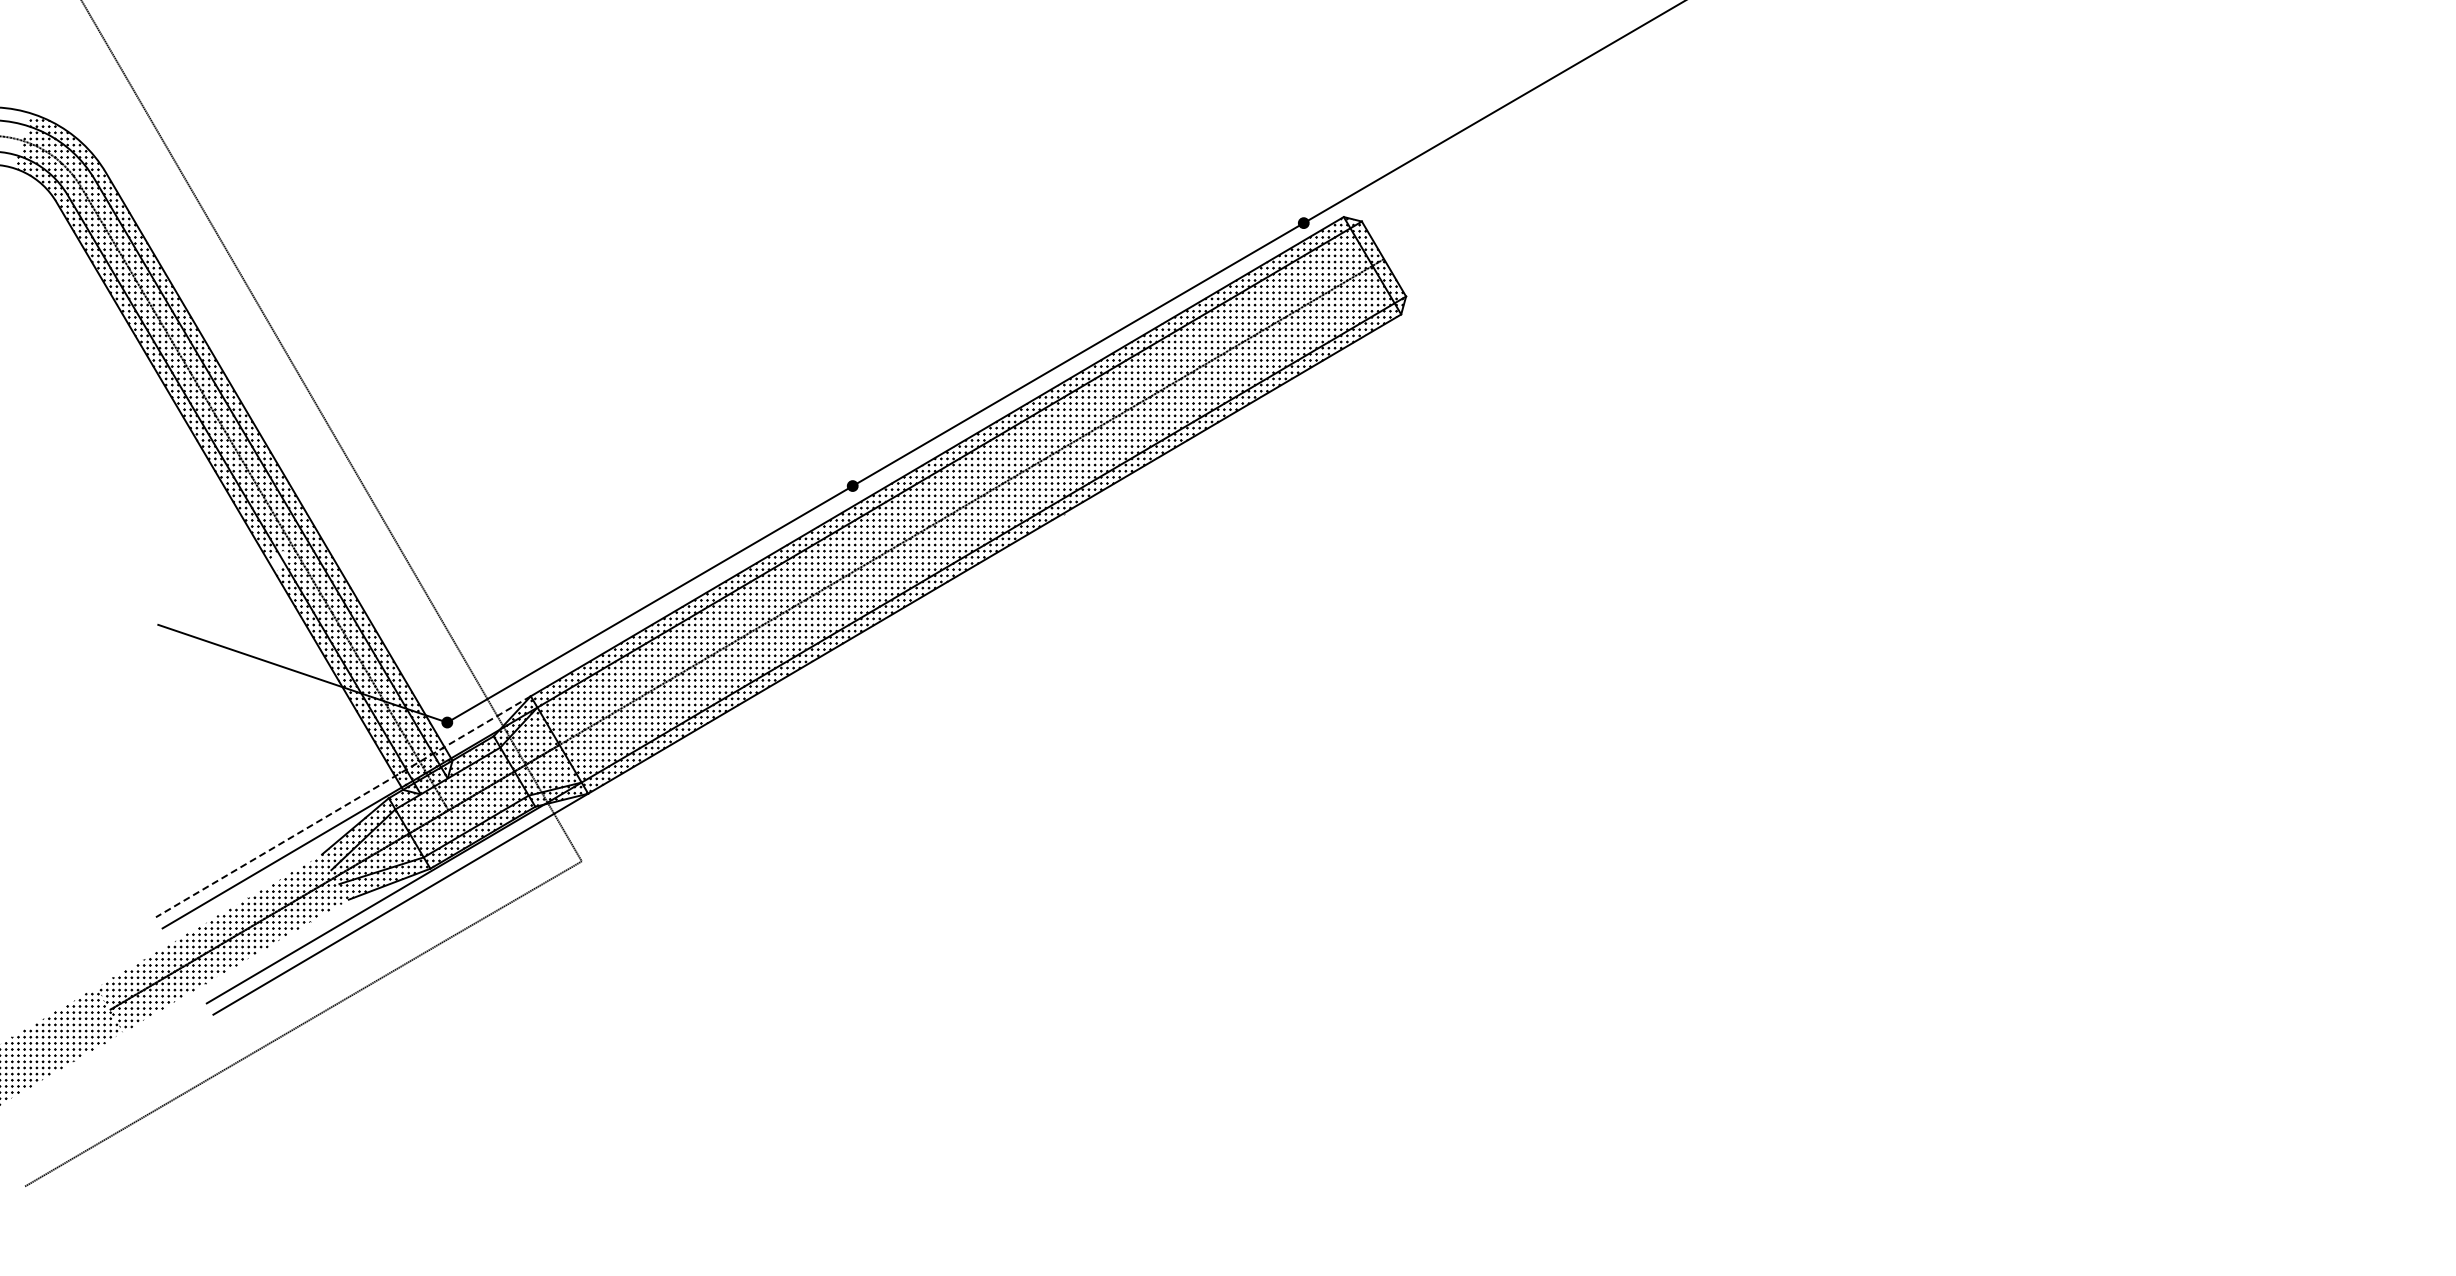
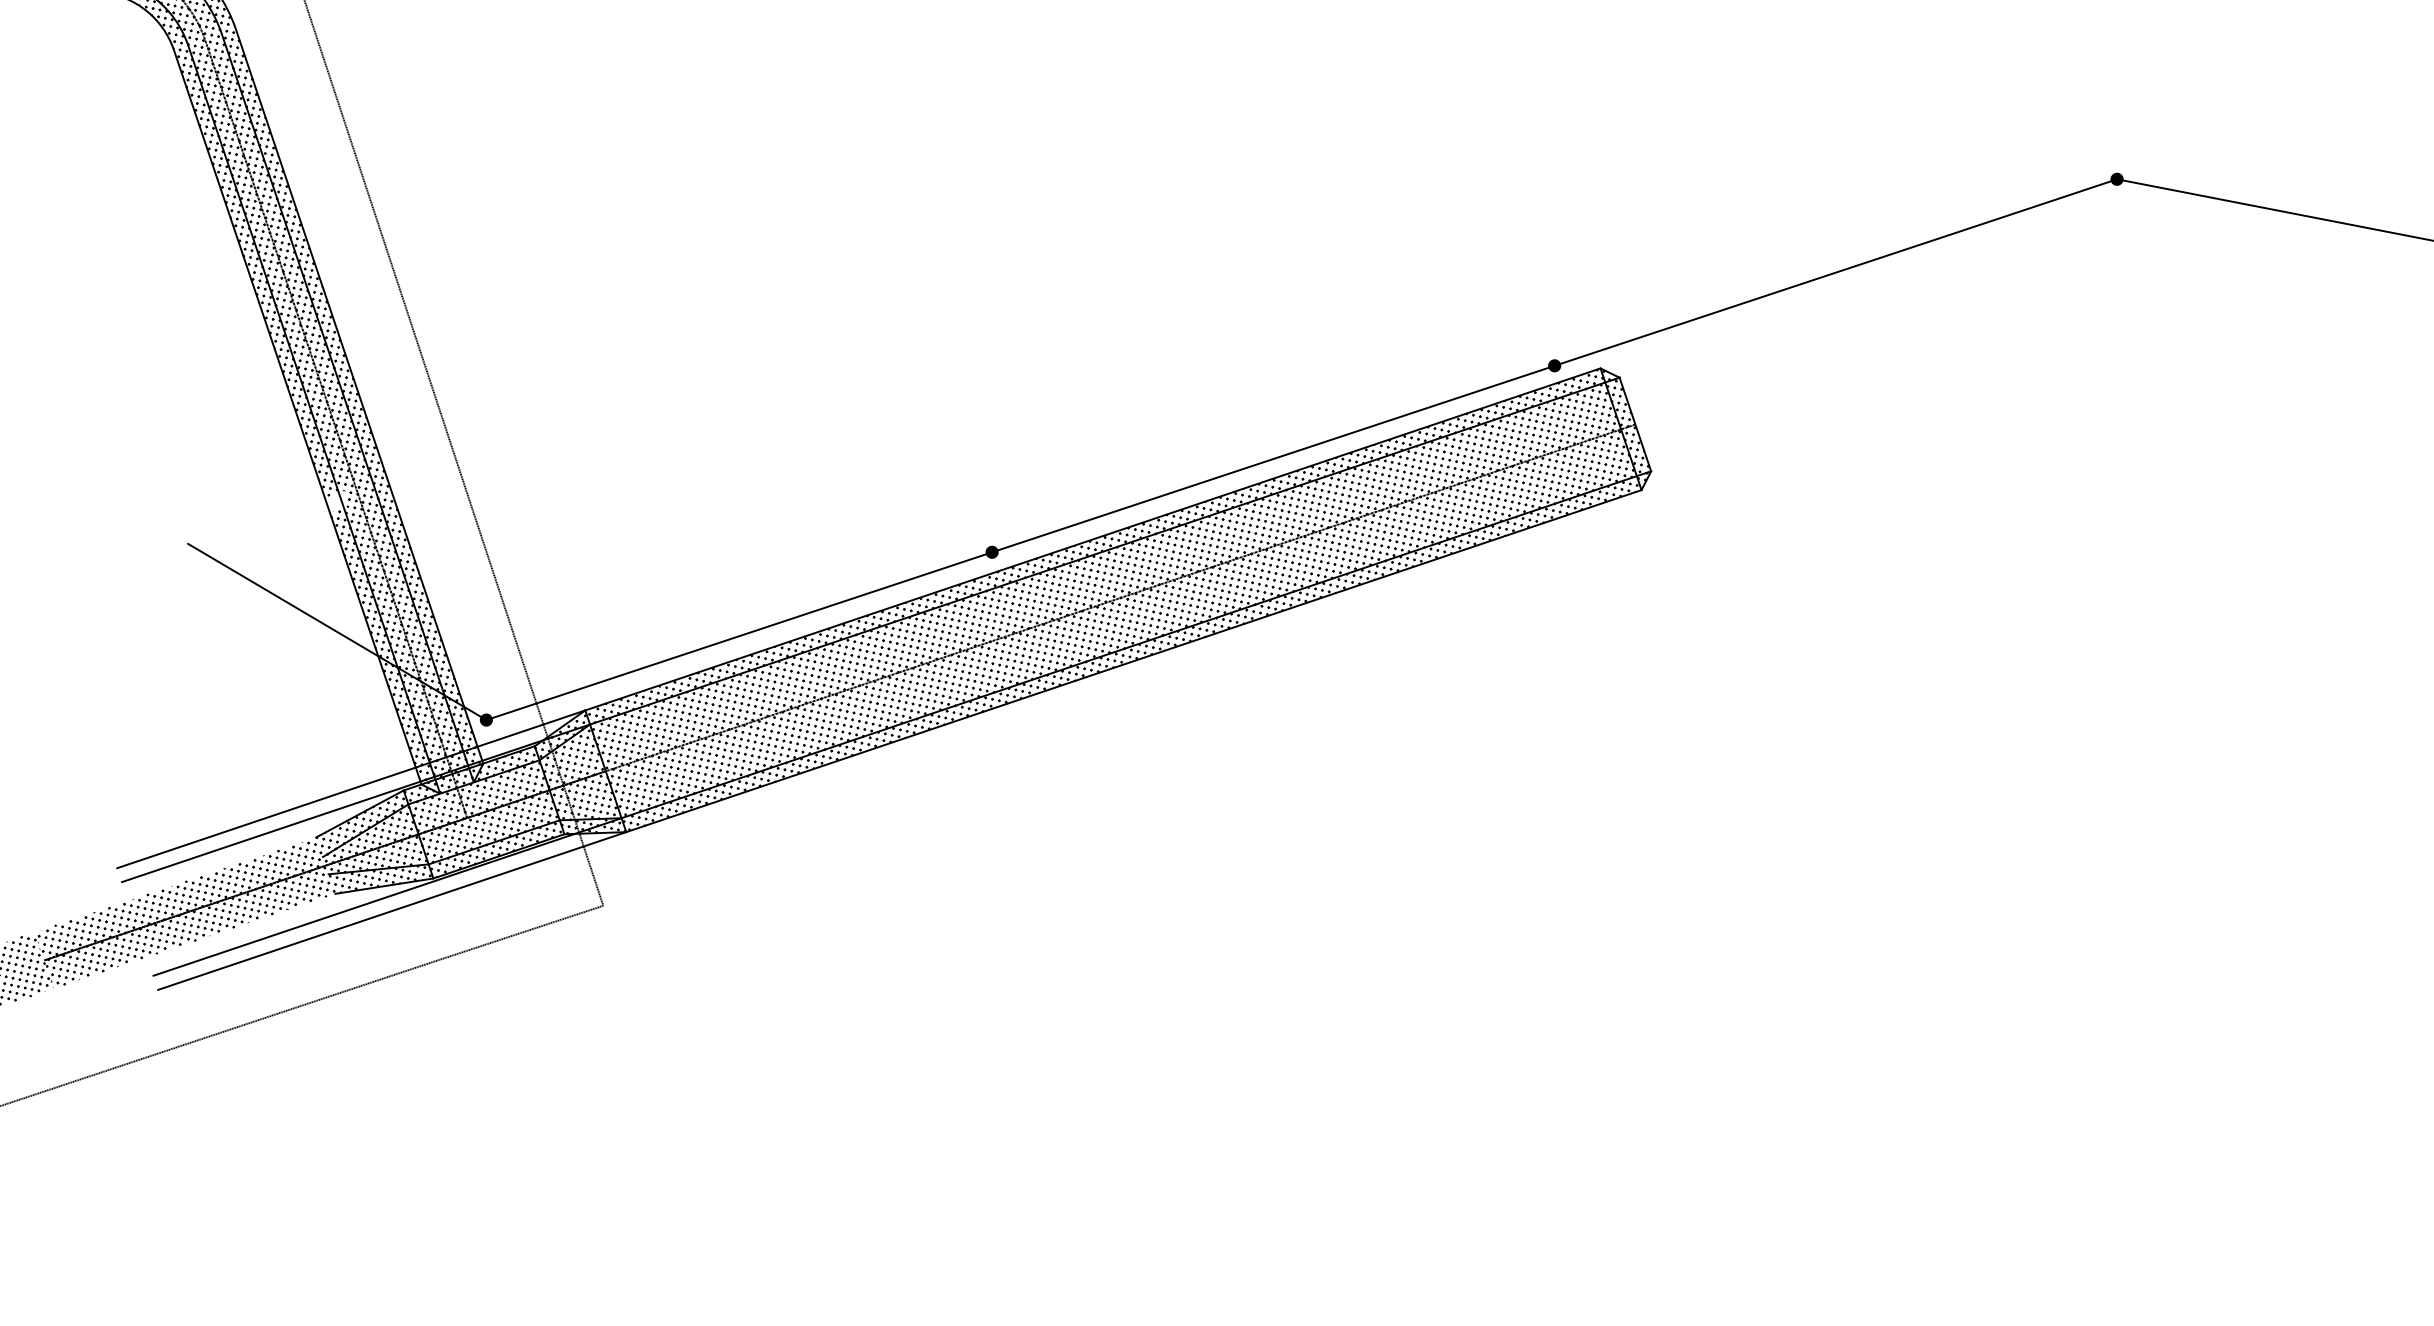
line: (343, 806) -> (351, 789), dashed -> solid

